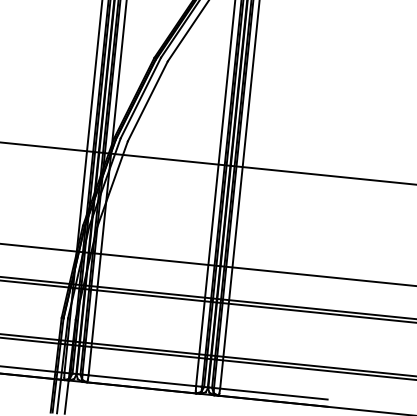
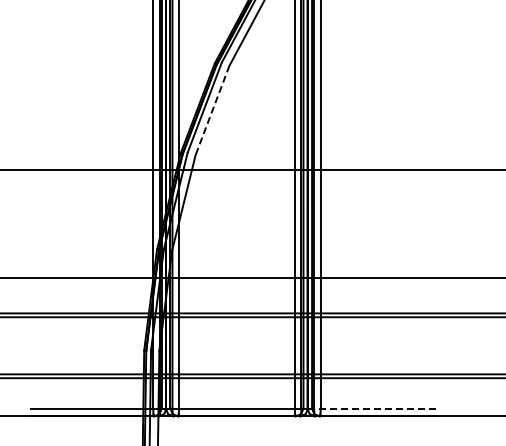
line: (147, 101) -> (212, 110), solid -> dashed
line: (270, 393) -> (374, 408), solid -> dashed

